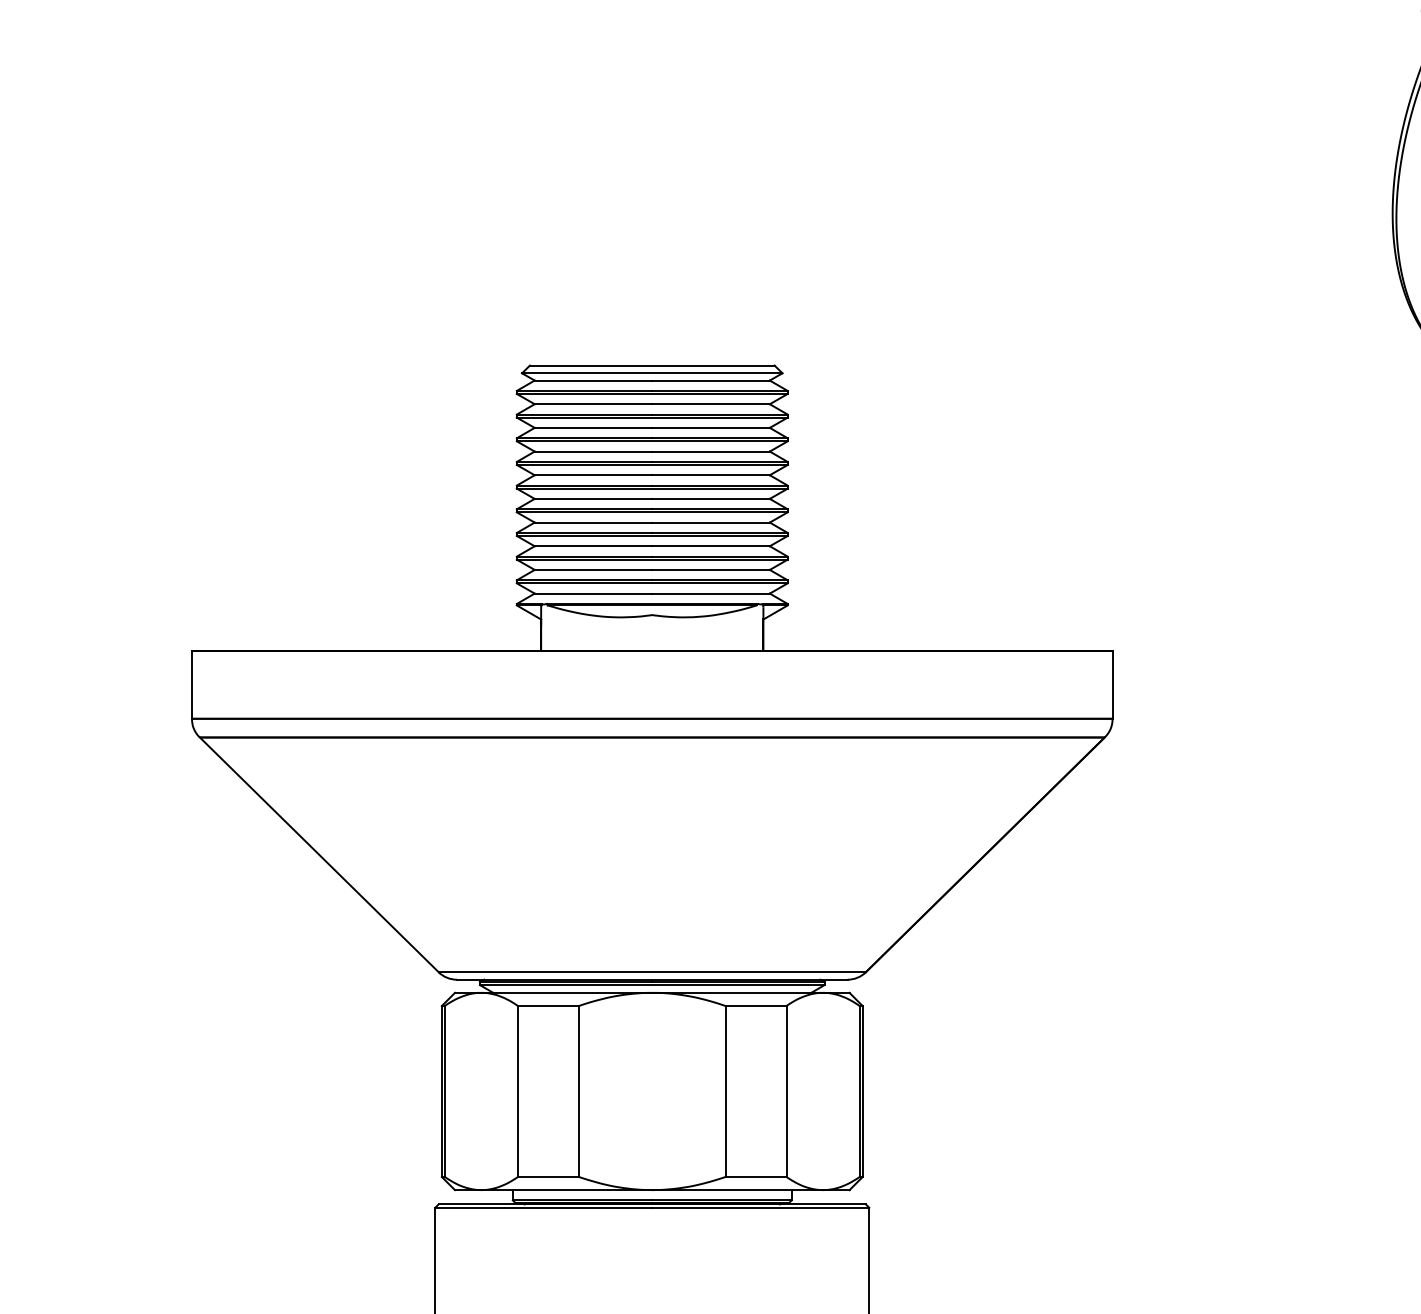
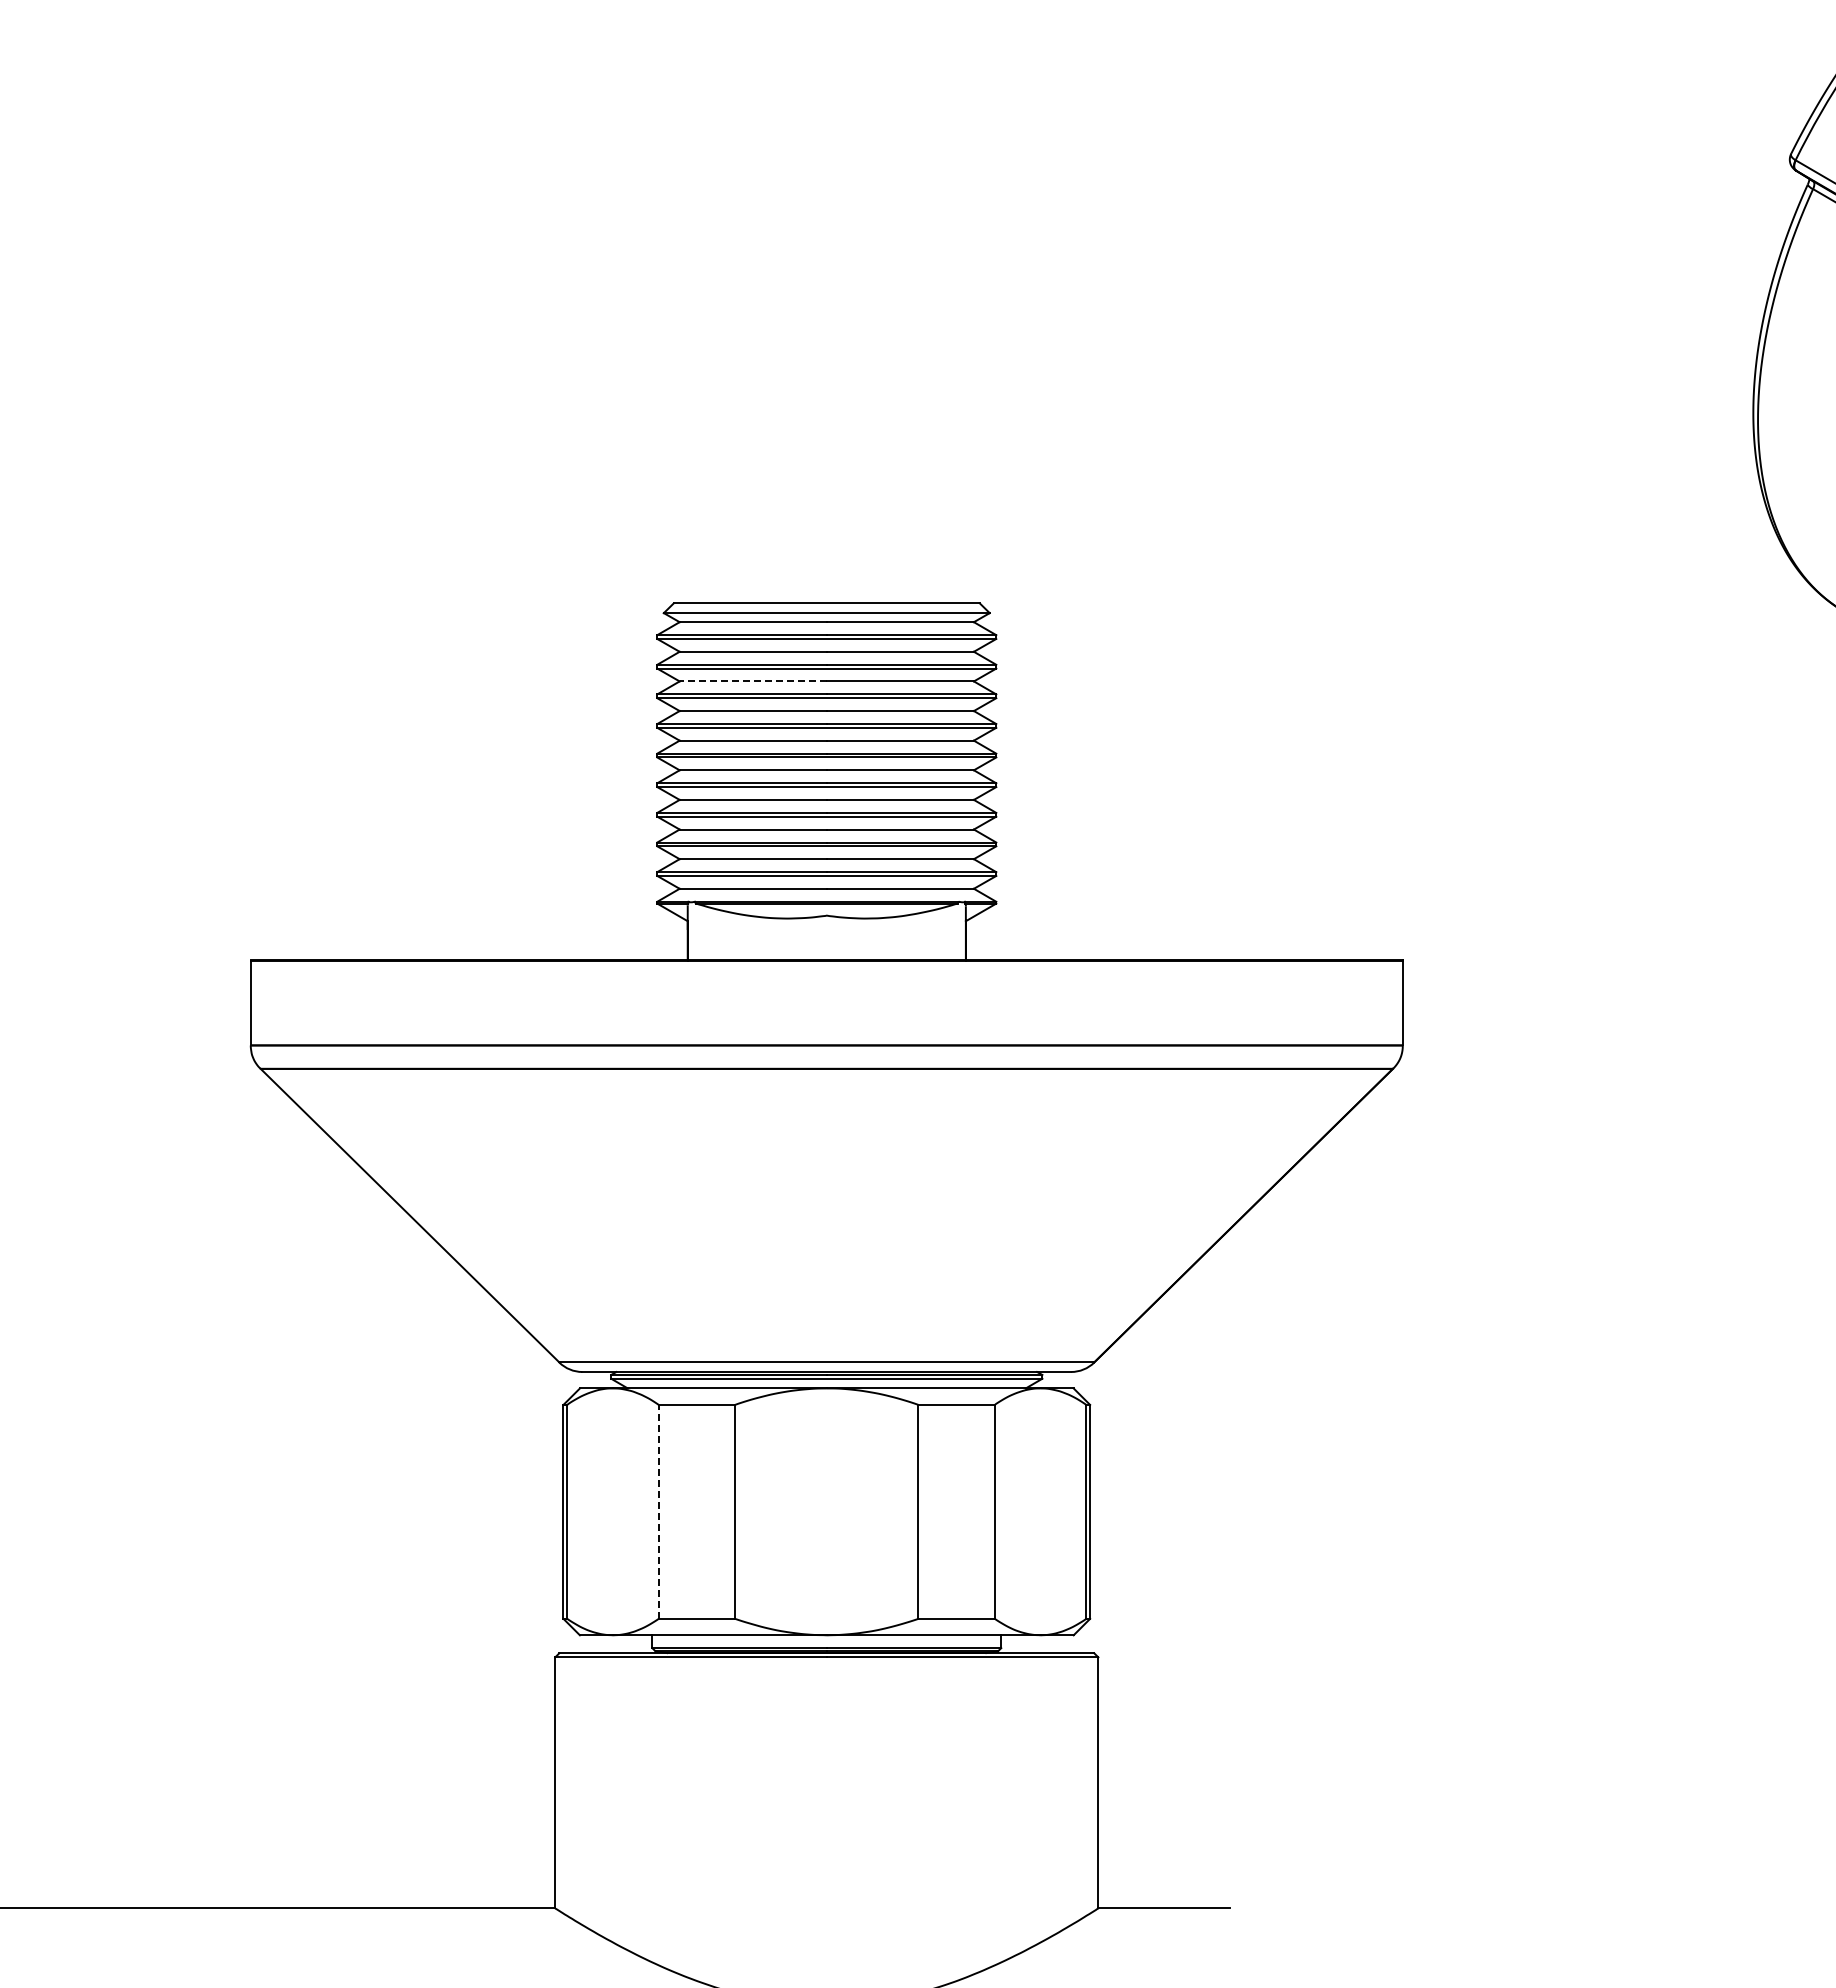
line: (593, 427) -> (753, 681), solid -> dashed
line: (517, 1091) -> (658, 1511), solid -> dashed

